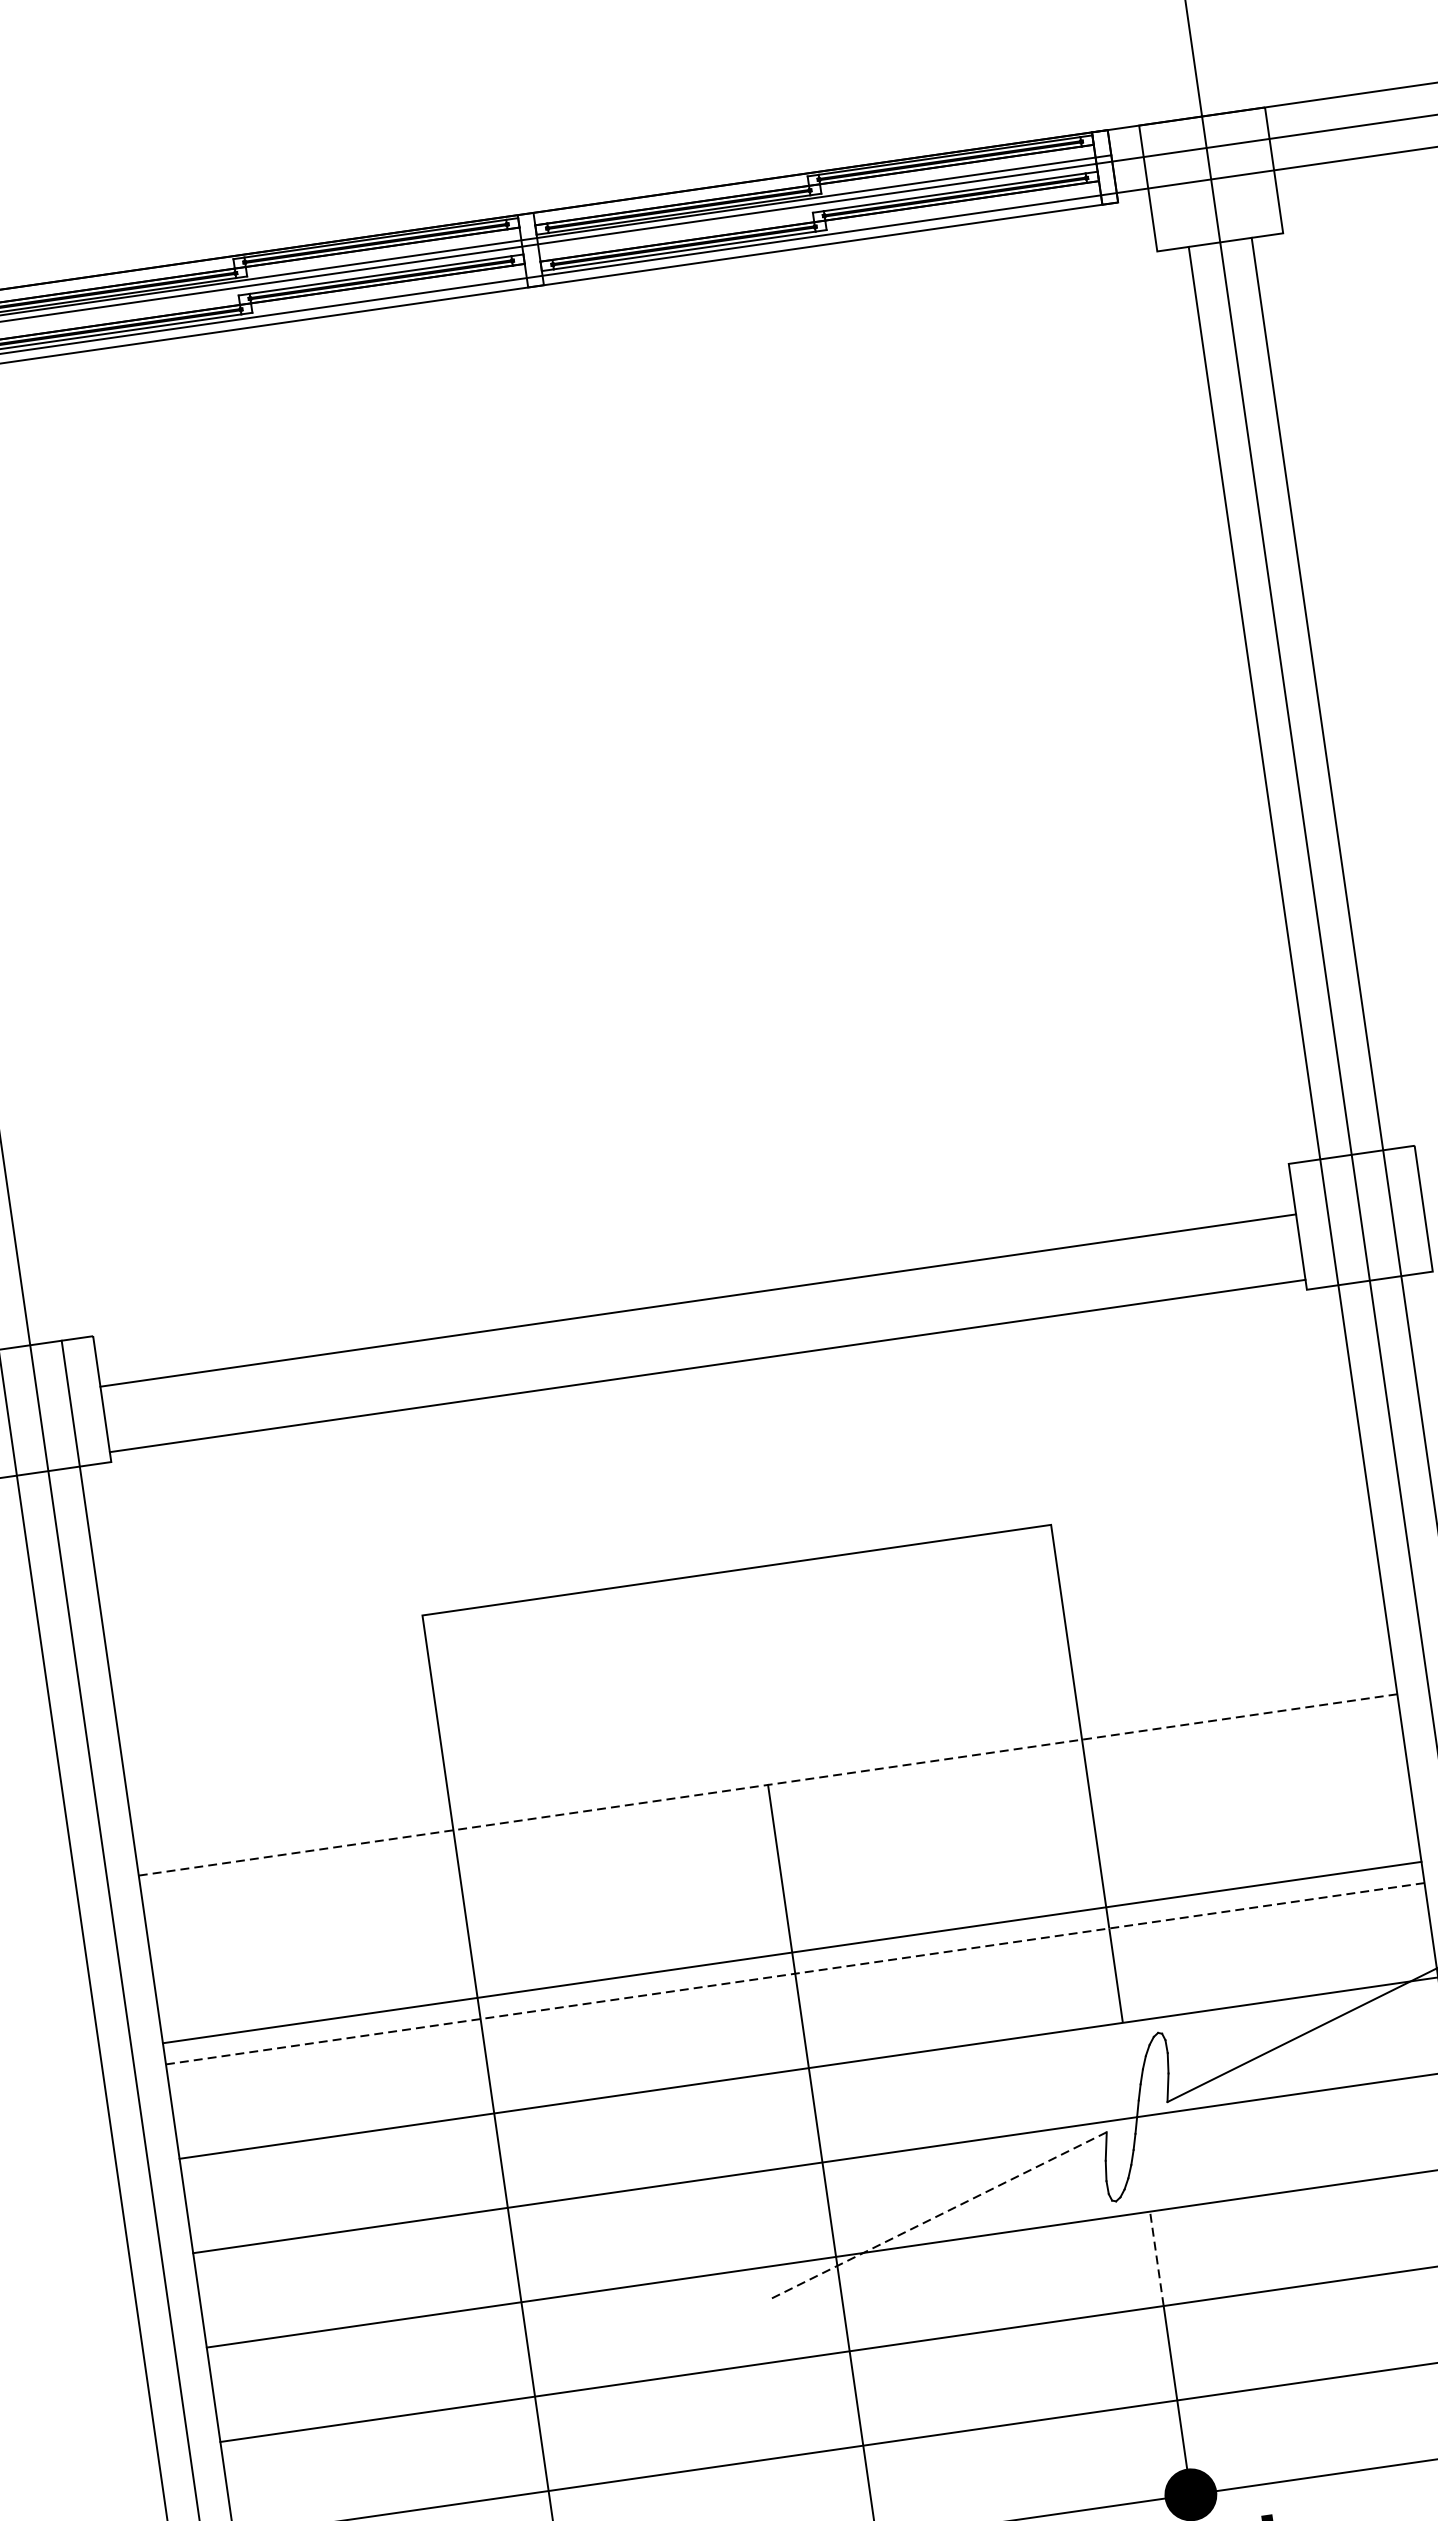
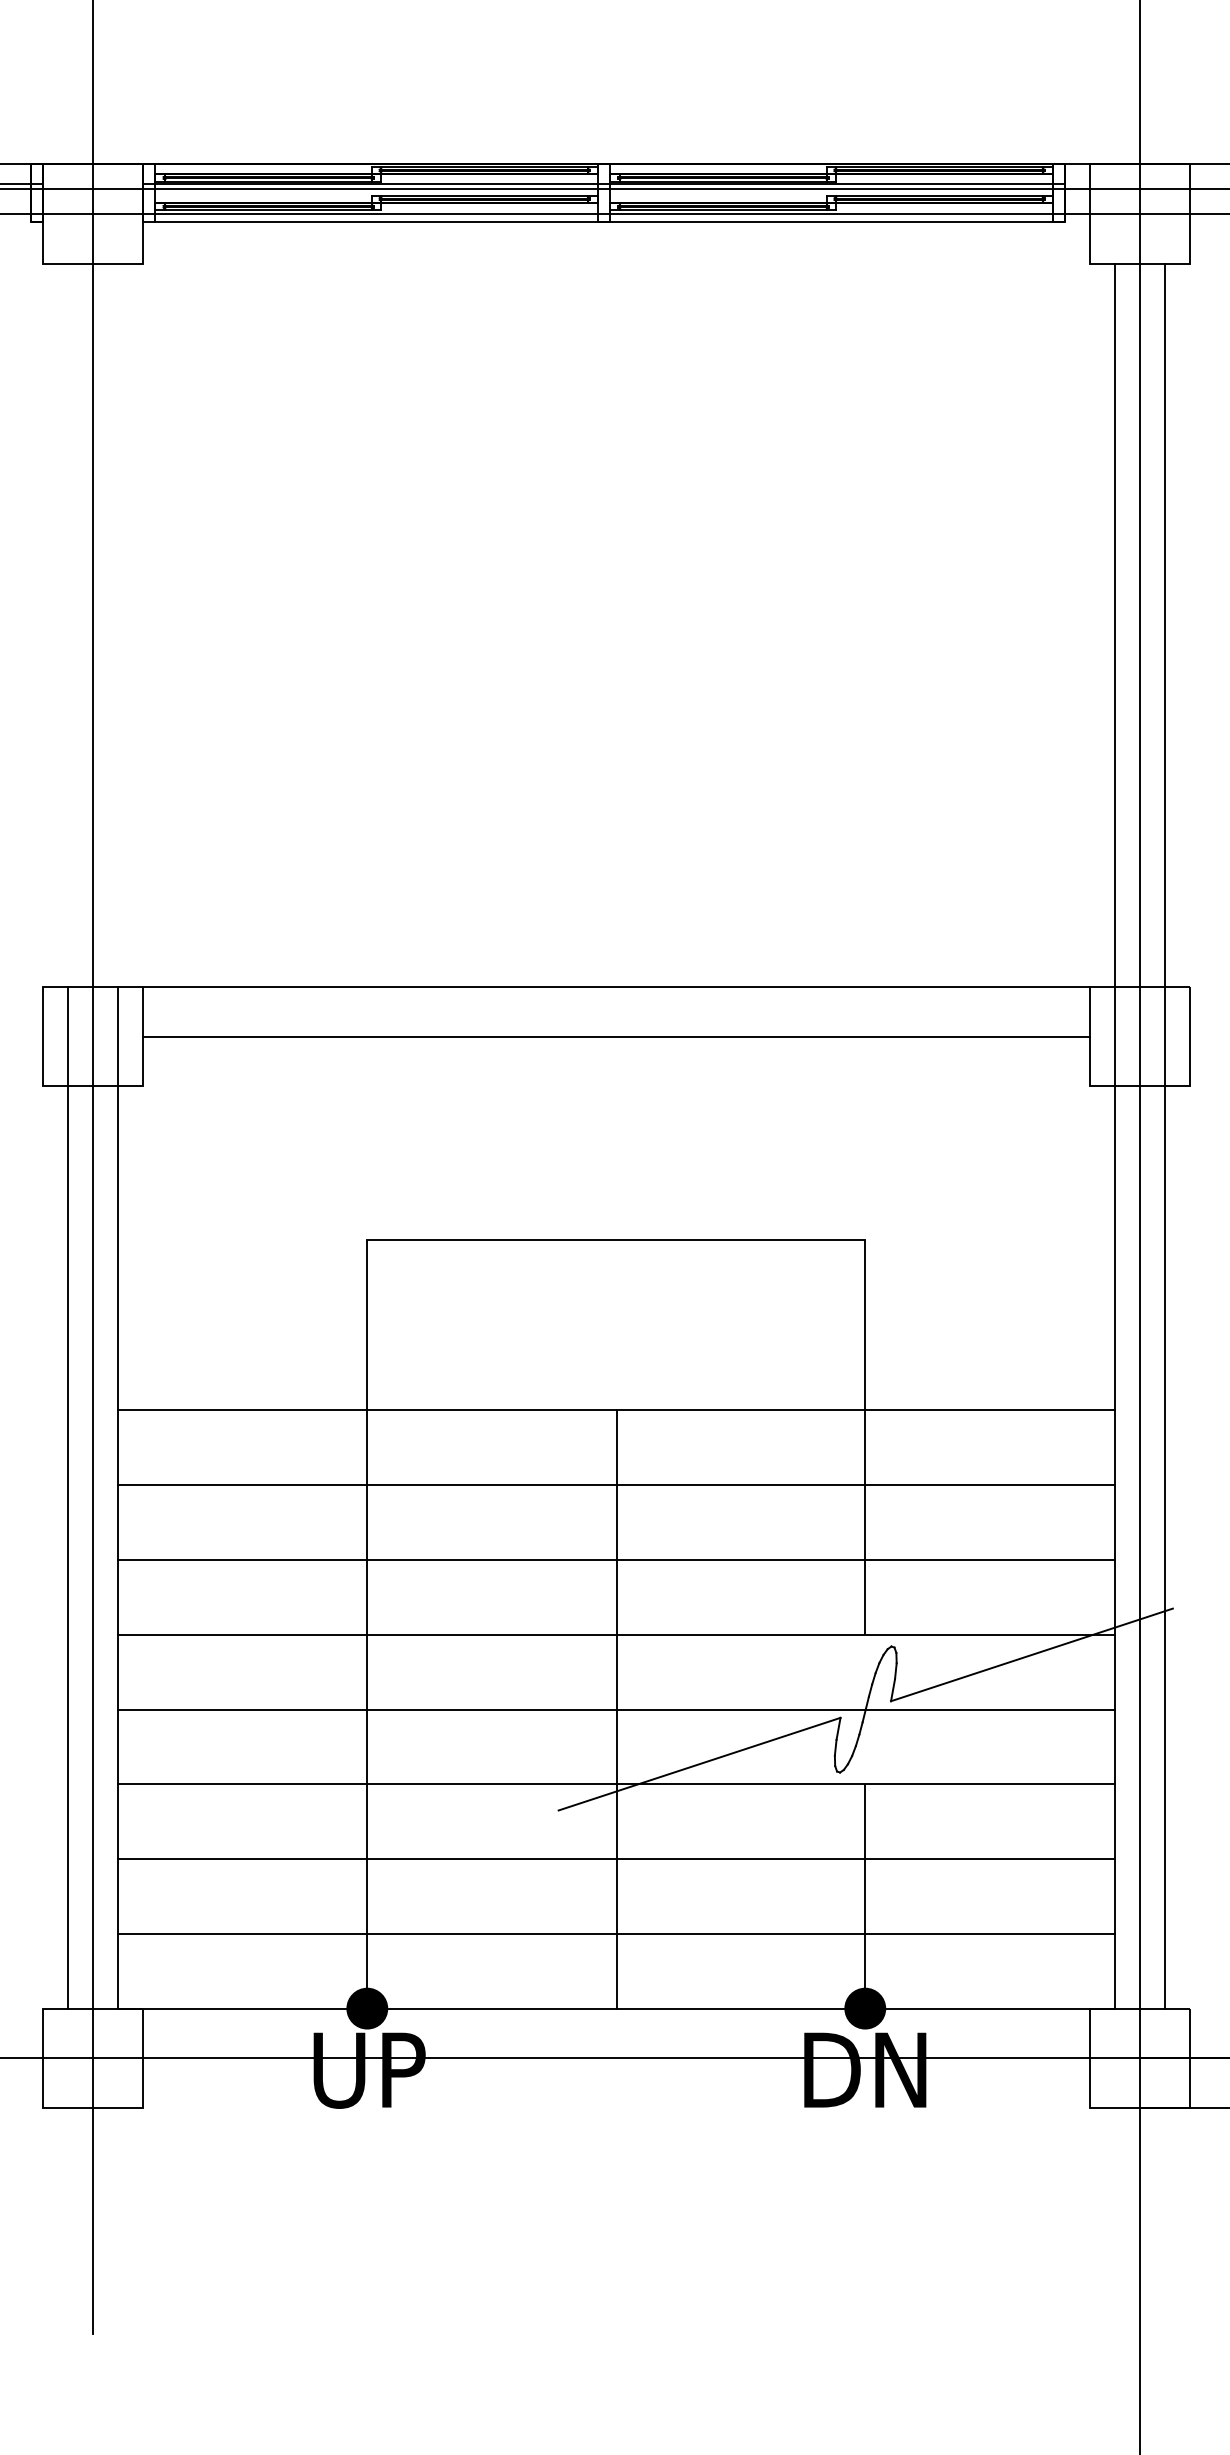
line: (698, 1300) -> (616, 986), moved
line: (707, 1365) -> (616, 1036), moved
line: (769, 1784) -> (617, 1410), dashed -> solid
line: (792, 1952) -> (616, 1485), moved
line: (796, 1974) -> (617, 1560), dashed -> solid
line: (937, 2216) -> (699, 1764), dashed -> solid
line: (1157, 2258) -> (865, 1821), dashed -> solid

